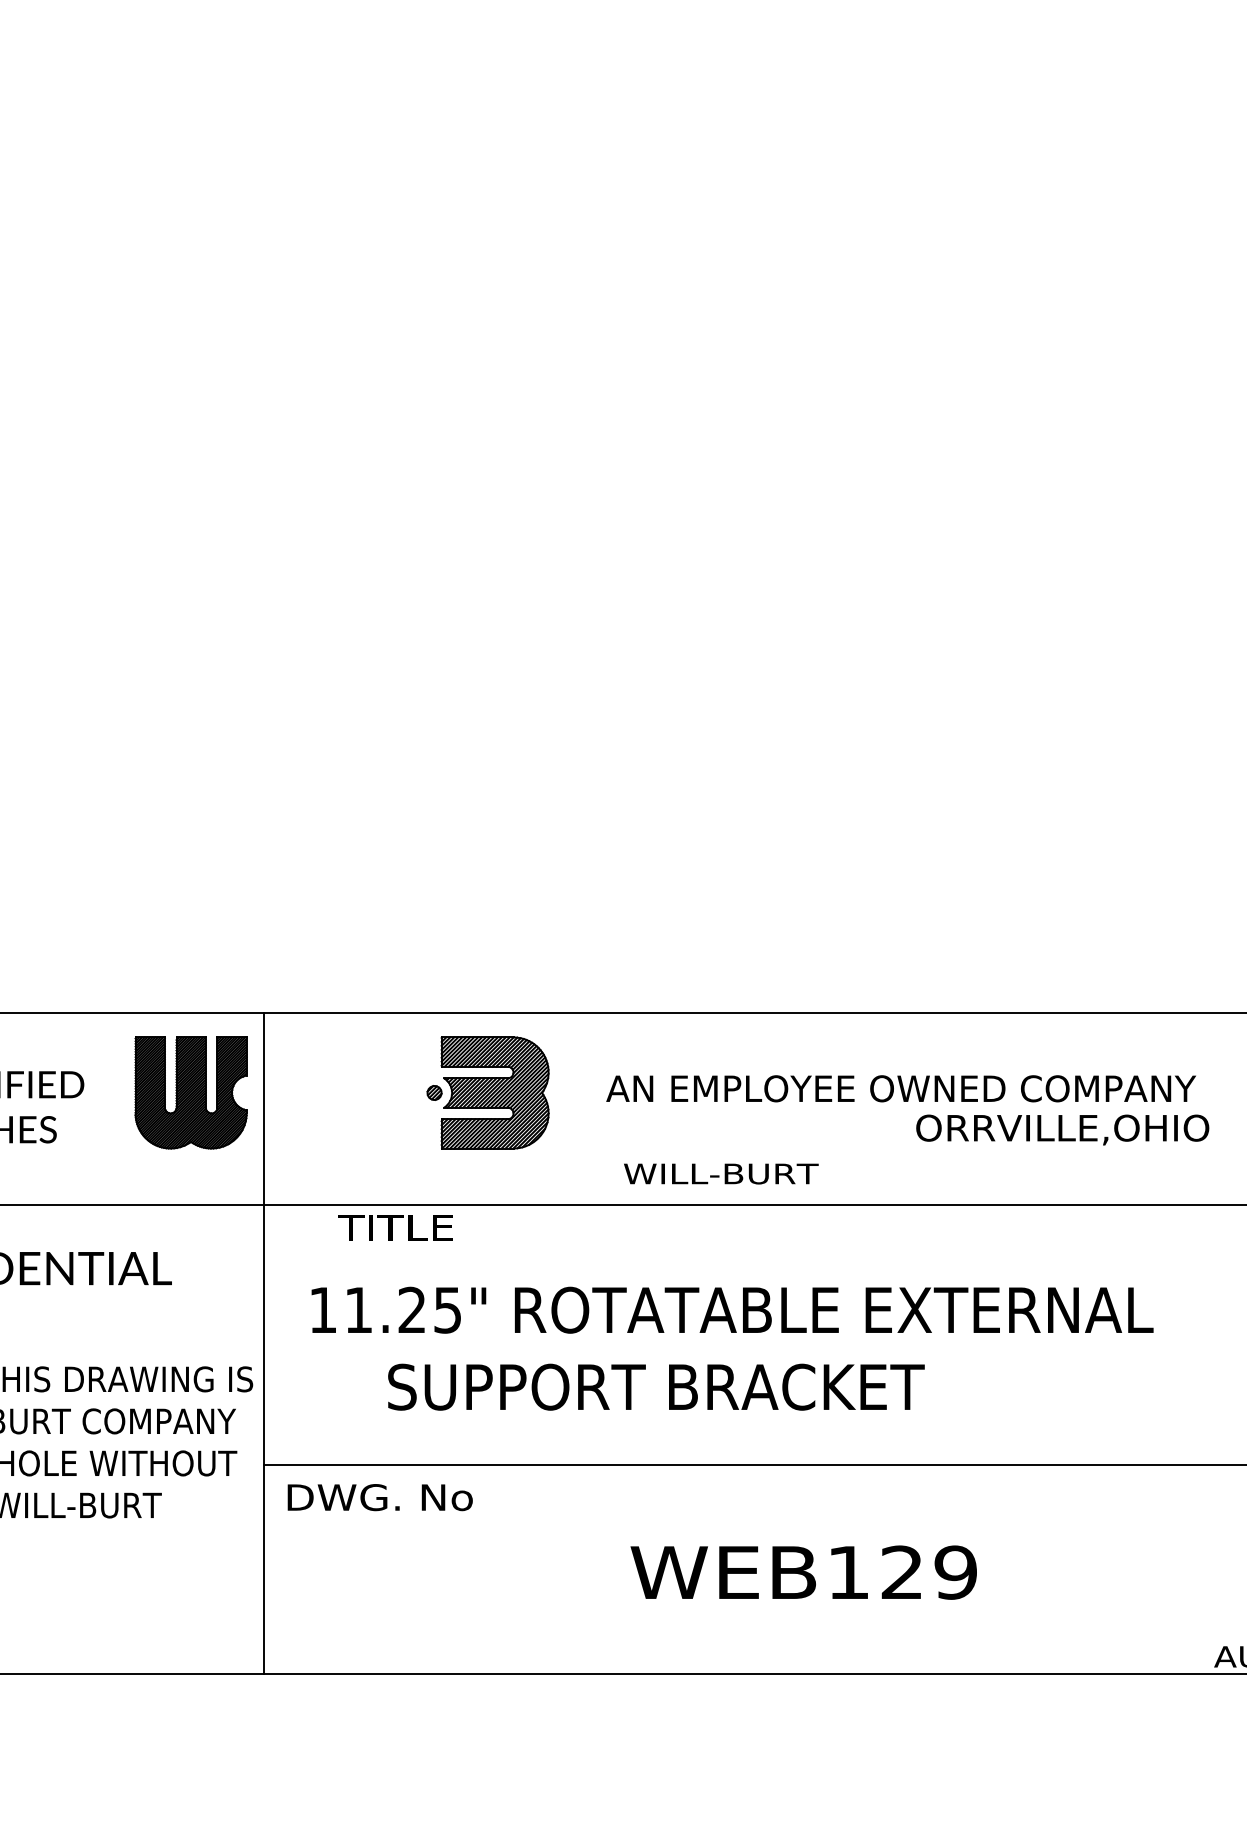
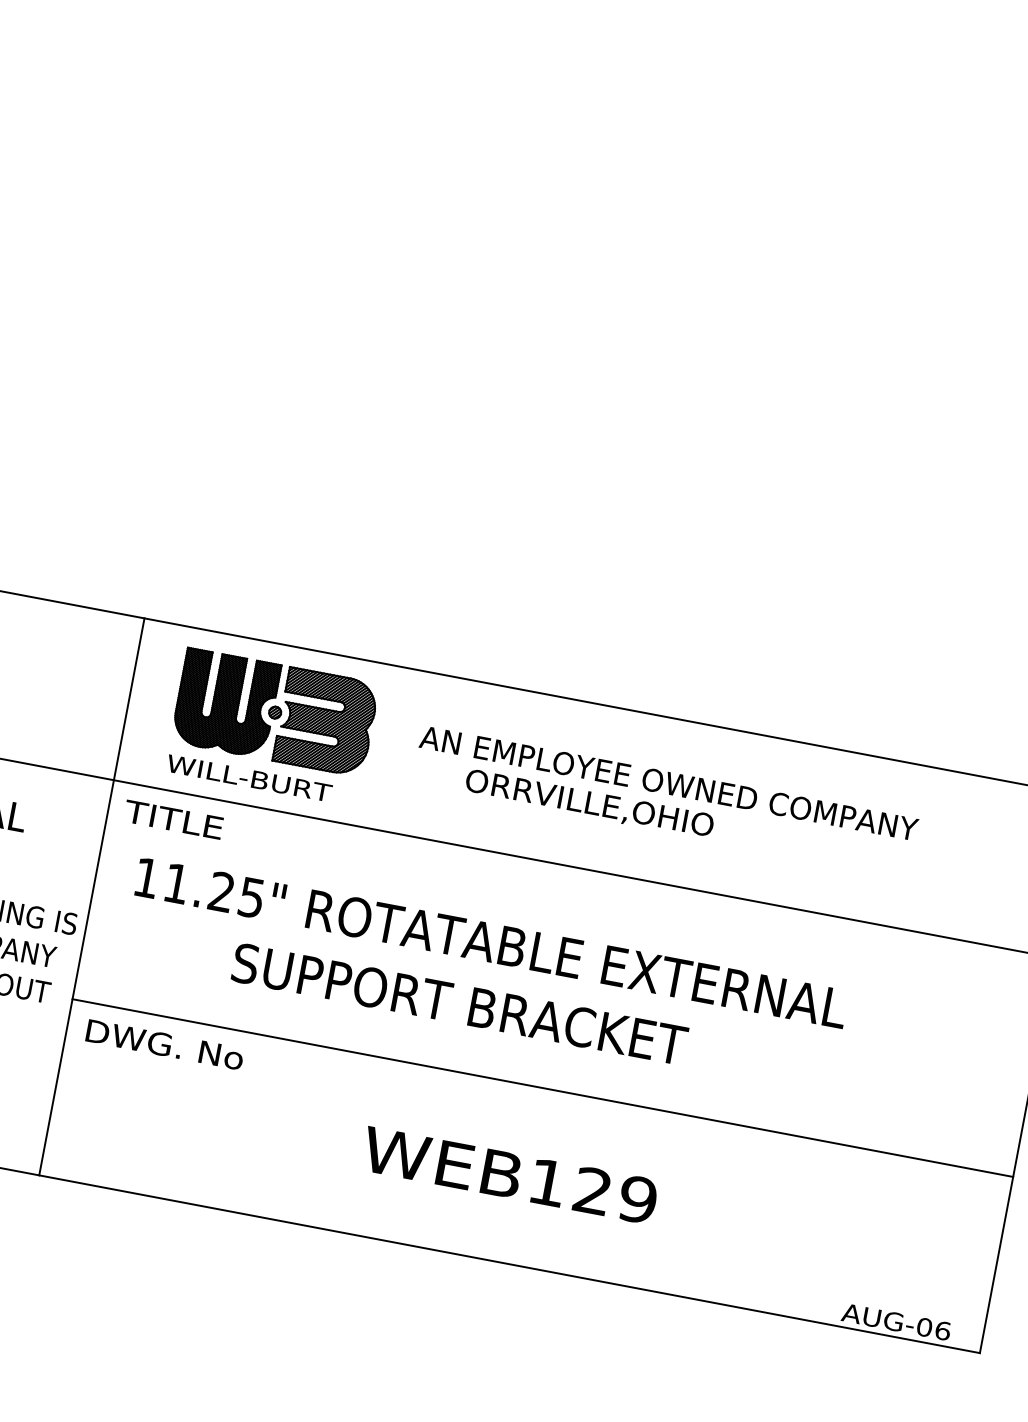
part: (190, 1092) -> (225, 702), moved
text: (1062, 1129) -> (589, 803), moved
text: (721, 1173) -> (249, 778), moved
text: (395, 1227) -> (173, 819), moved
text: (656, 1386) -> (460, 1003), moved

